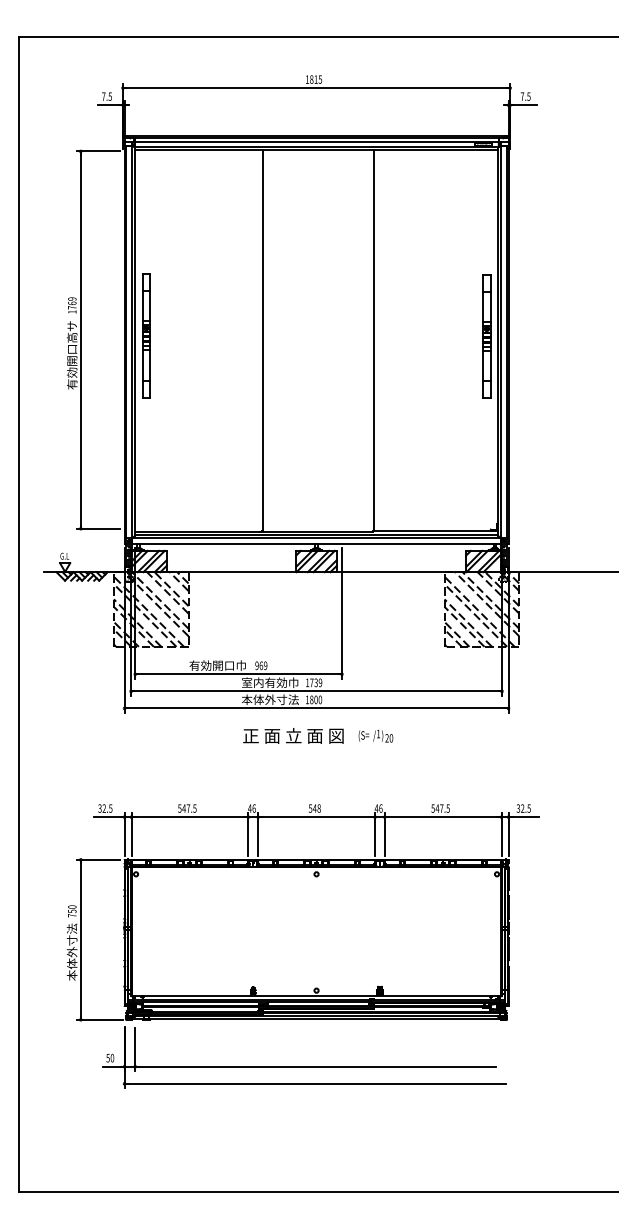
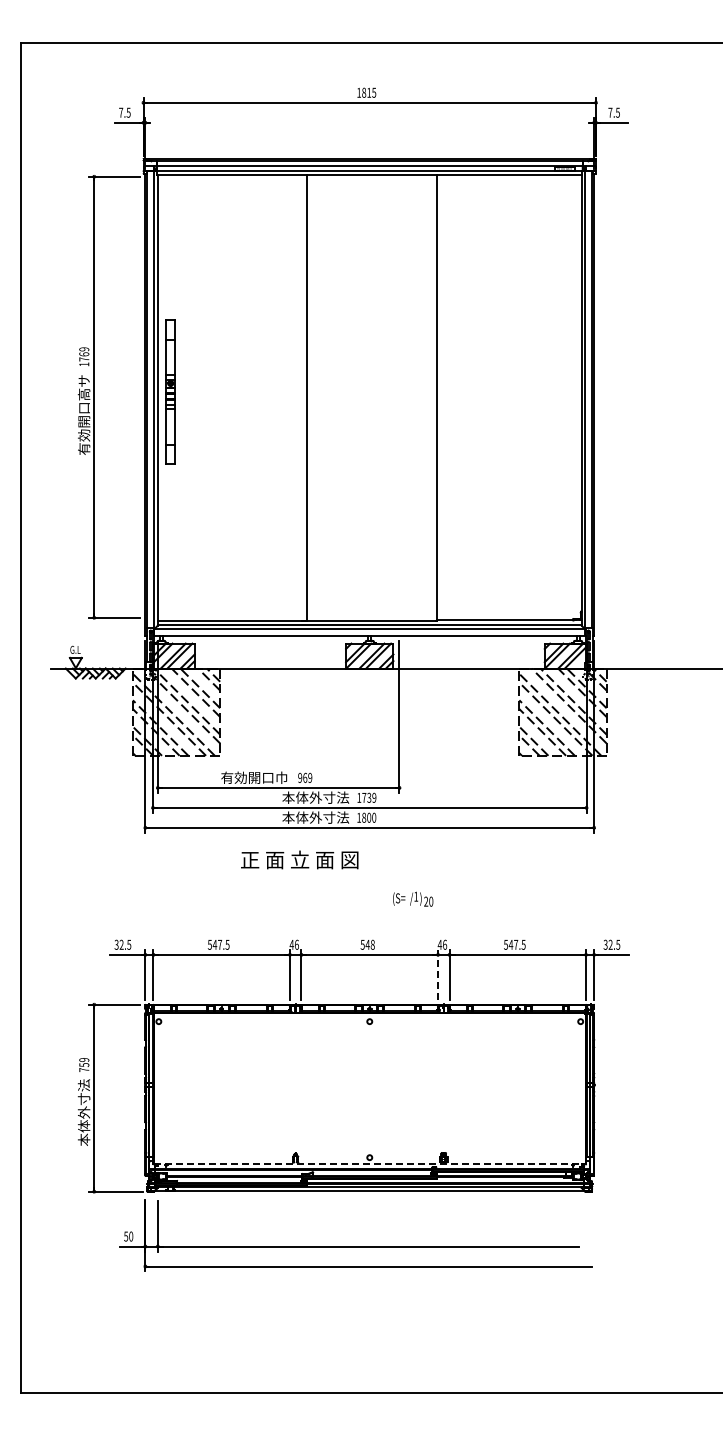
part: (486, 336) -> (568, 392), removed
text: (270, 682) -> (315, 797), 室内有効巾 -> 本体外寸法
text: (293, 735) -> (299, 859), moved
text: (376, 735) -> (413, 898), moved
line: (375, 833) -> (438, 974), solid -> dashed
text: (72, 906) -> (84, 1059), 750 -> 759
line: (316, 996) -> (369, 1164), solid -> dashed

